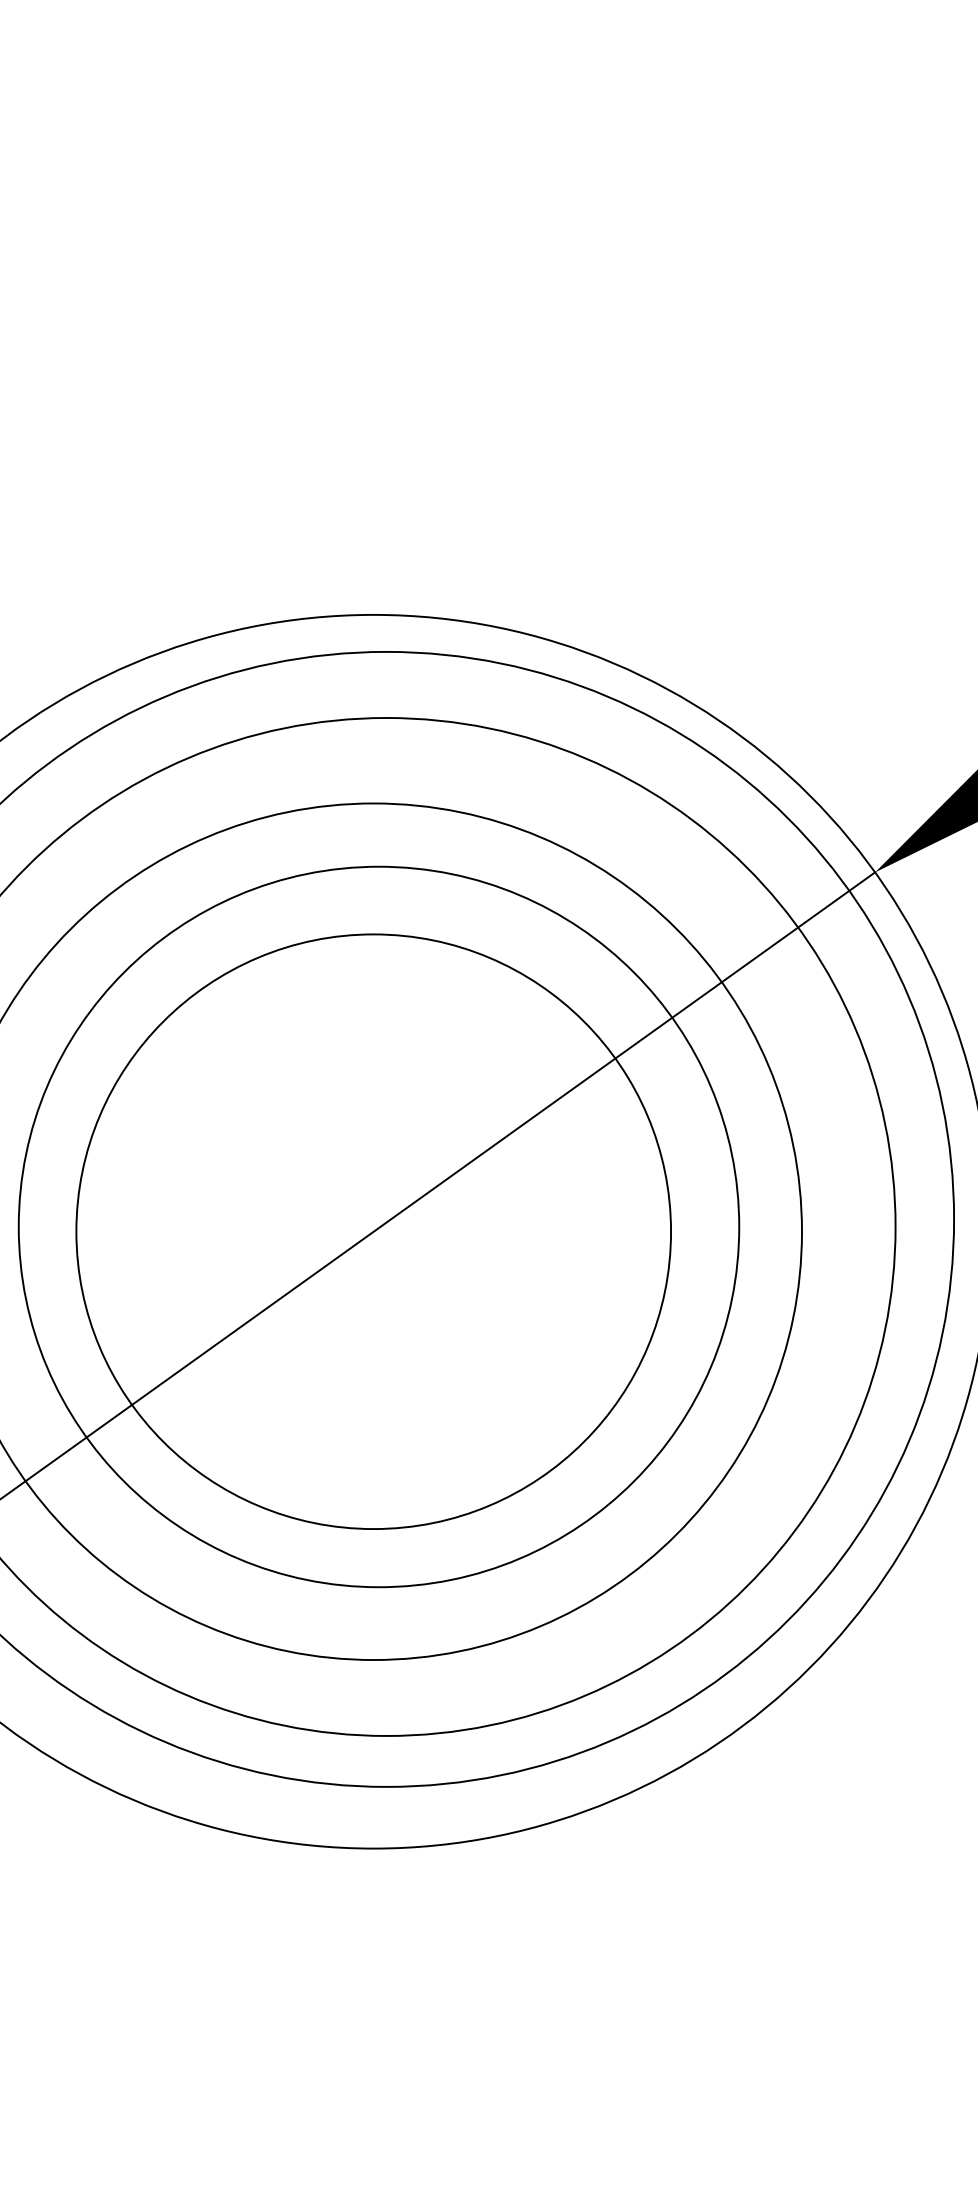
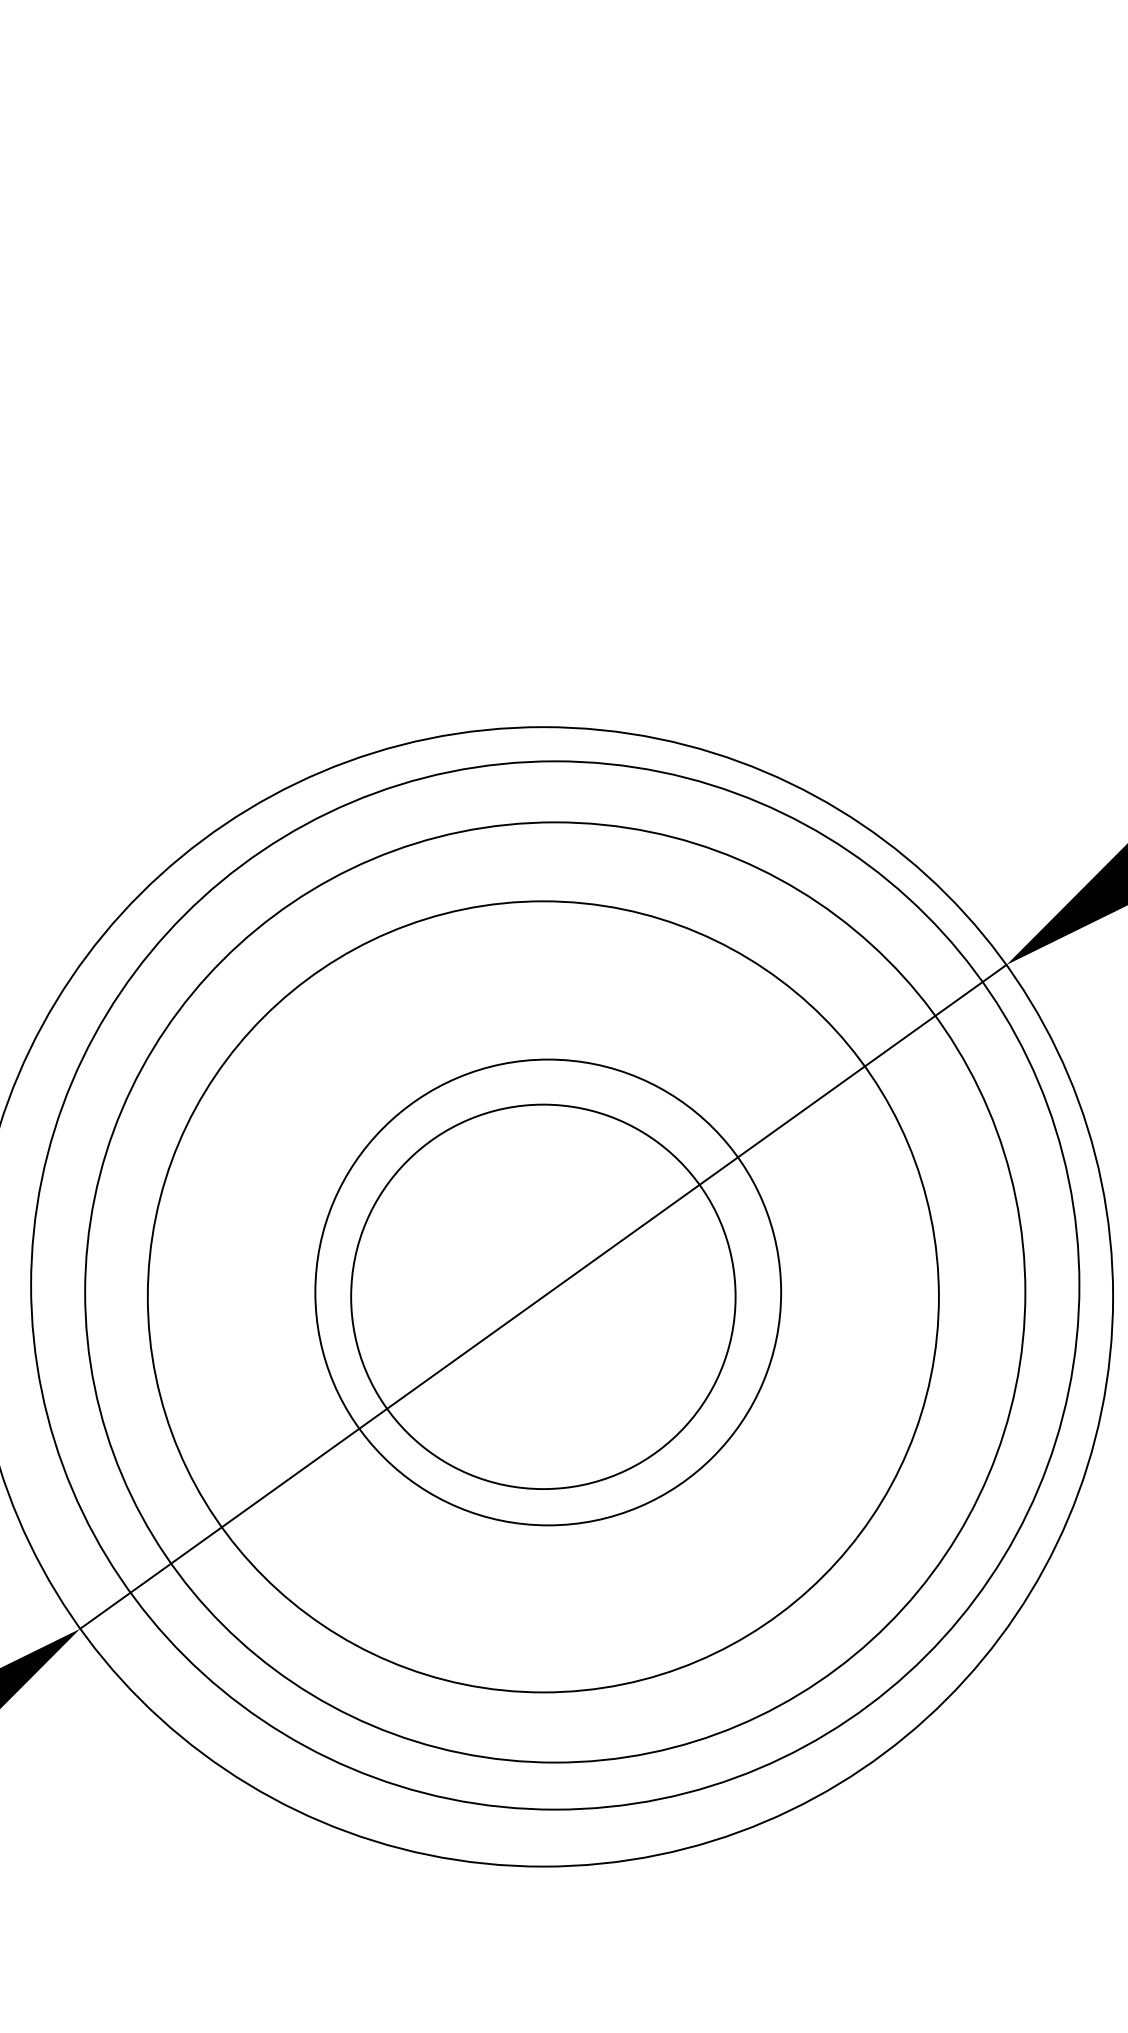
circle: (378, 1227) -> (547, 1292), size x0.7
circle: (372, 1231) -> (542, 1296), size x0.7

